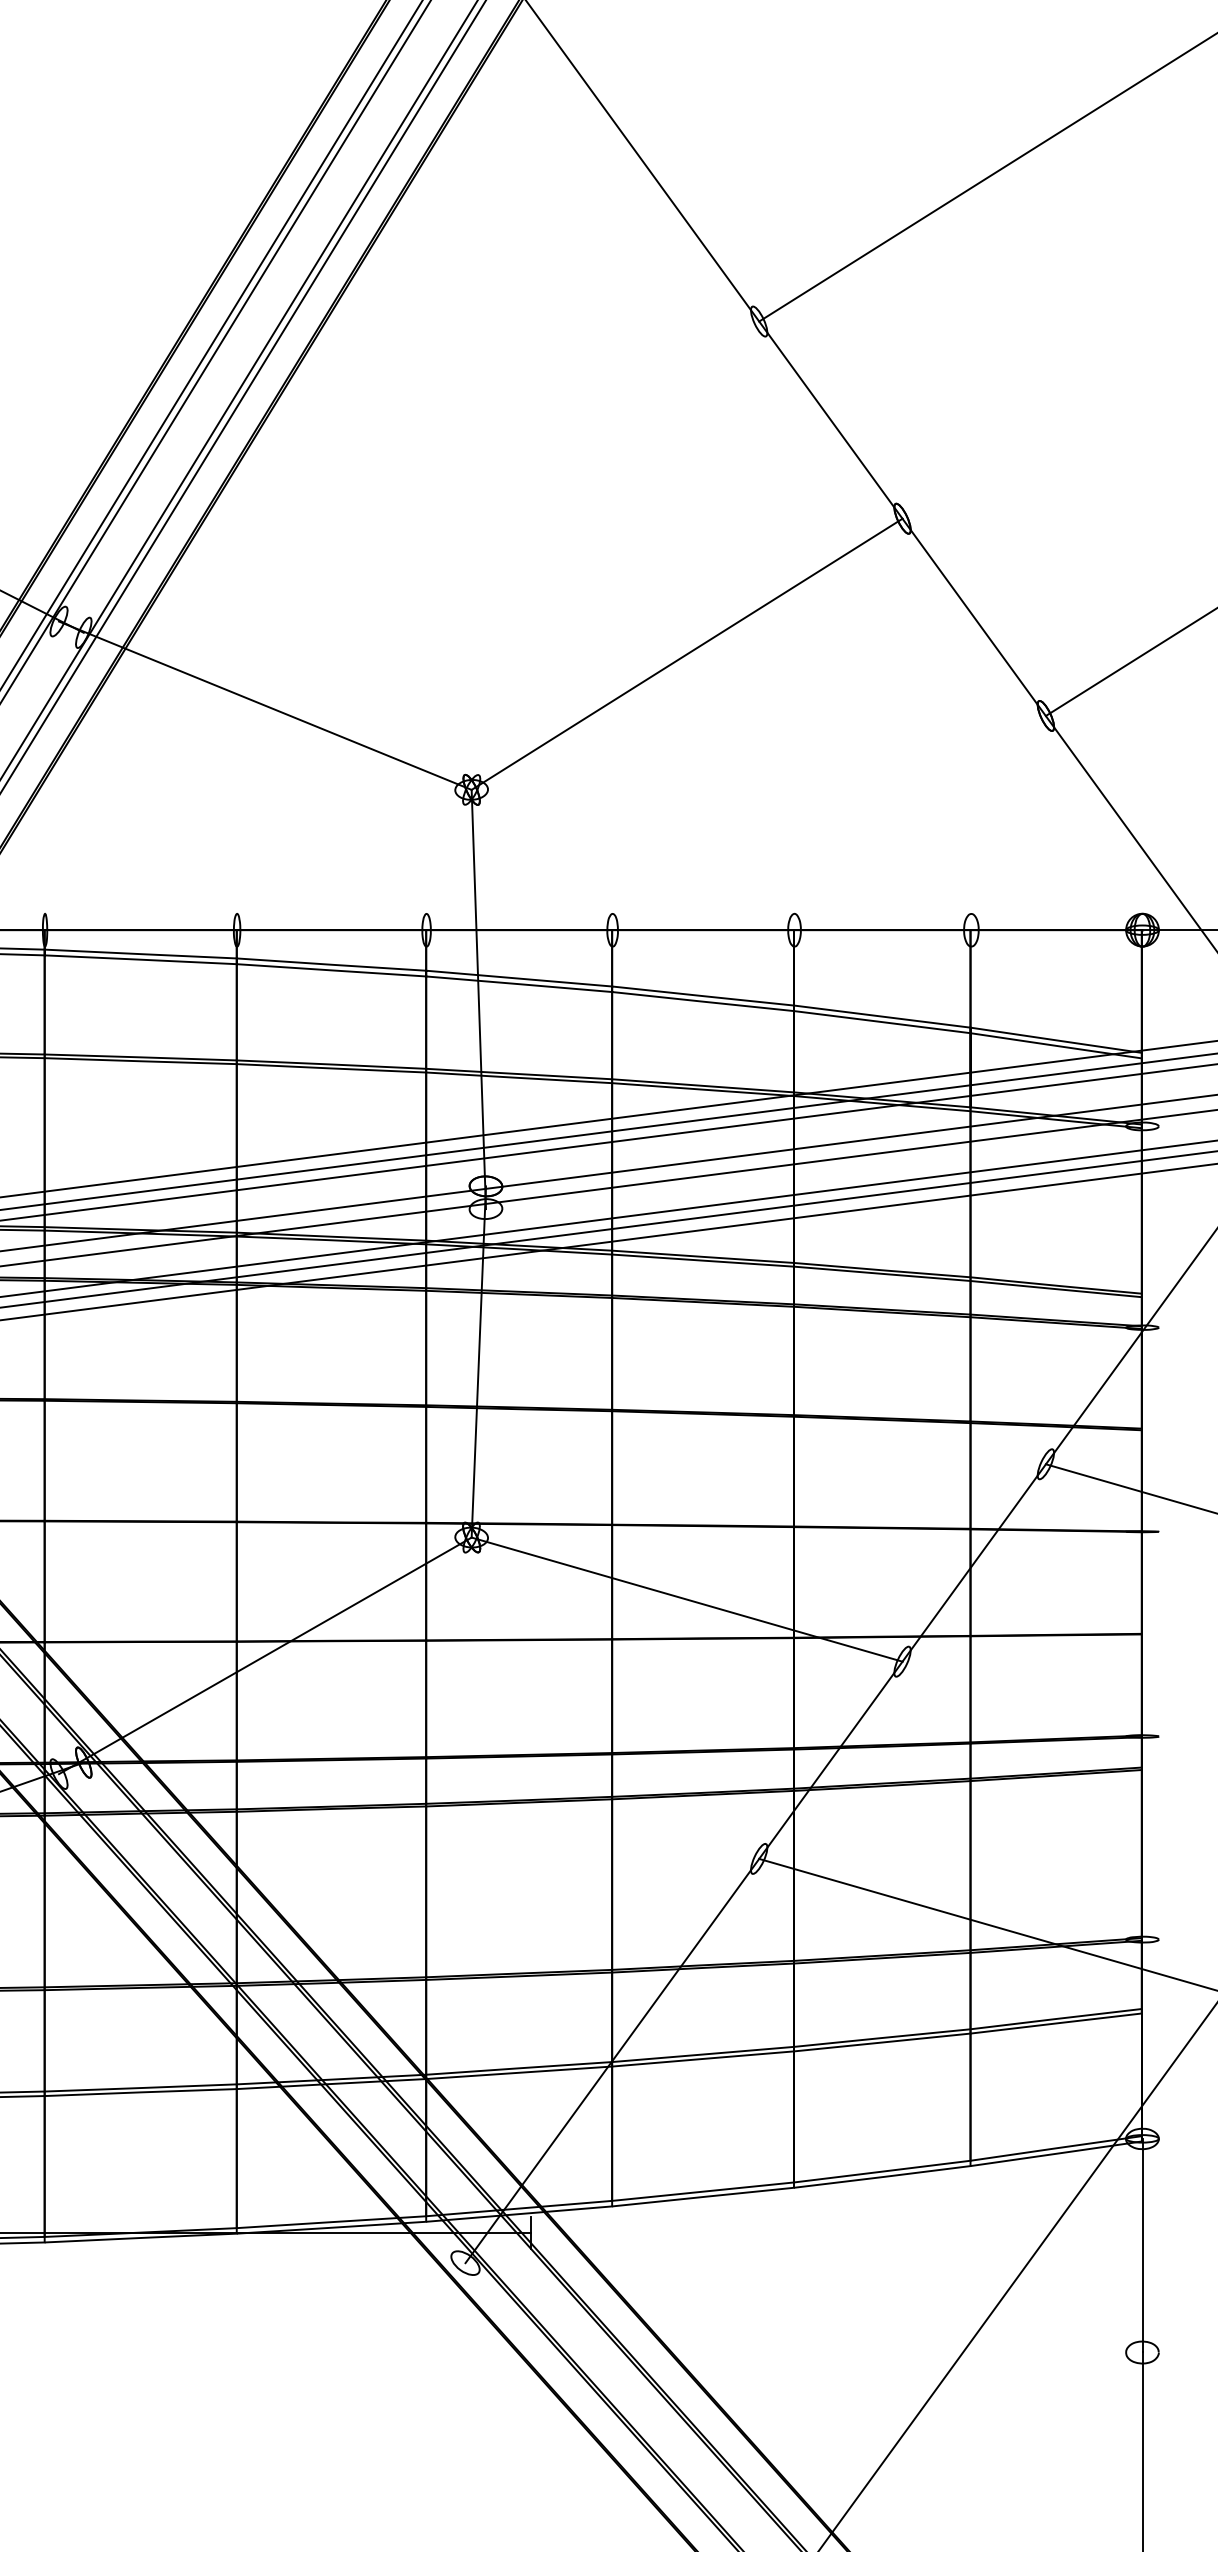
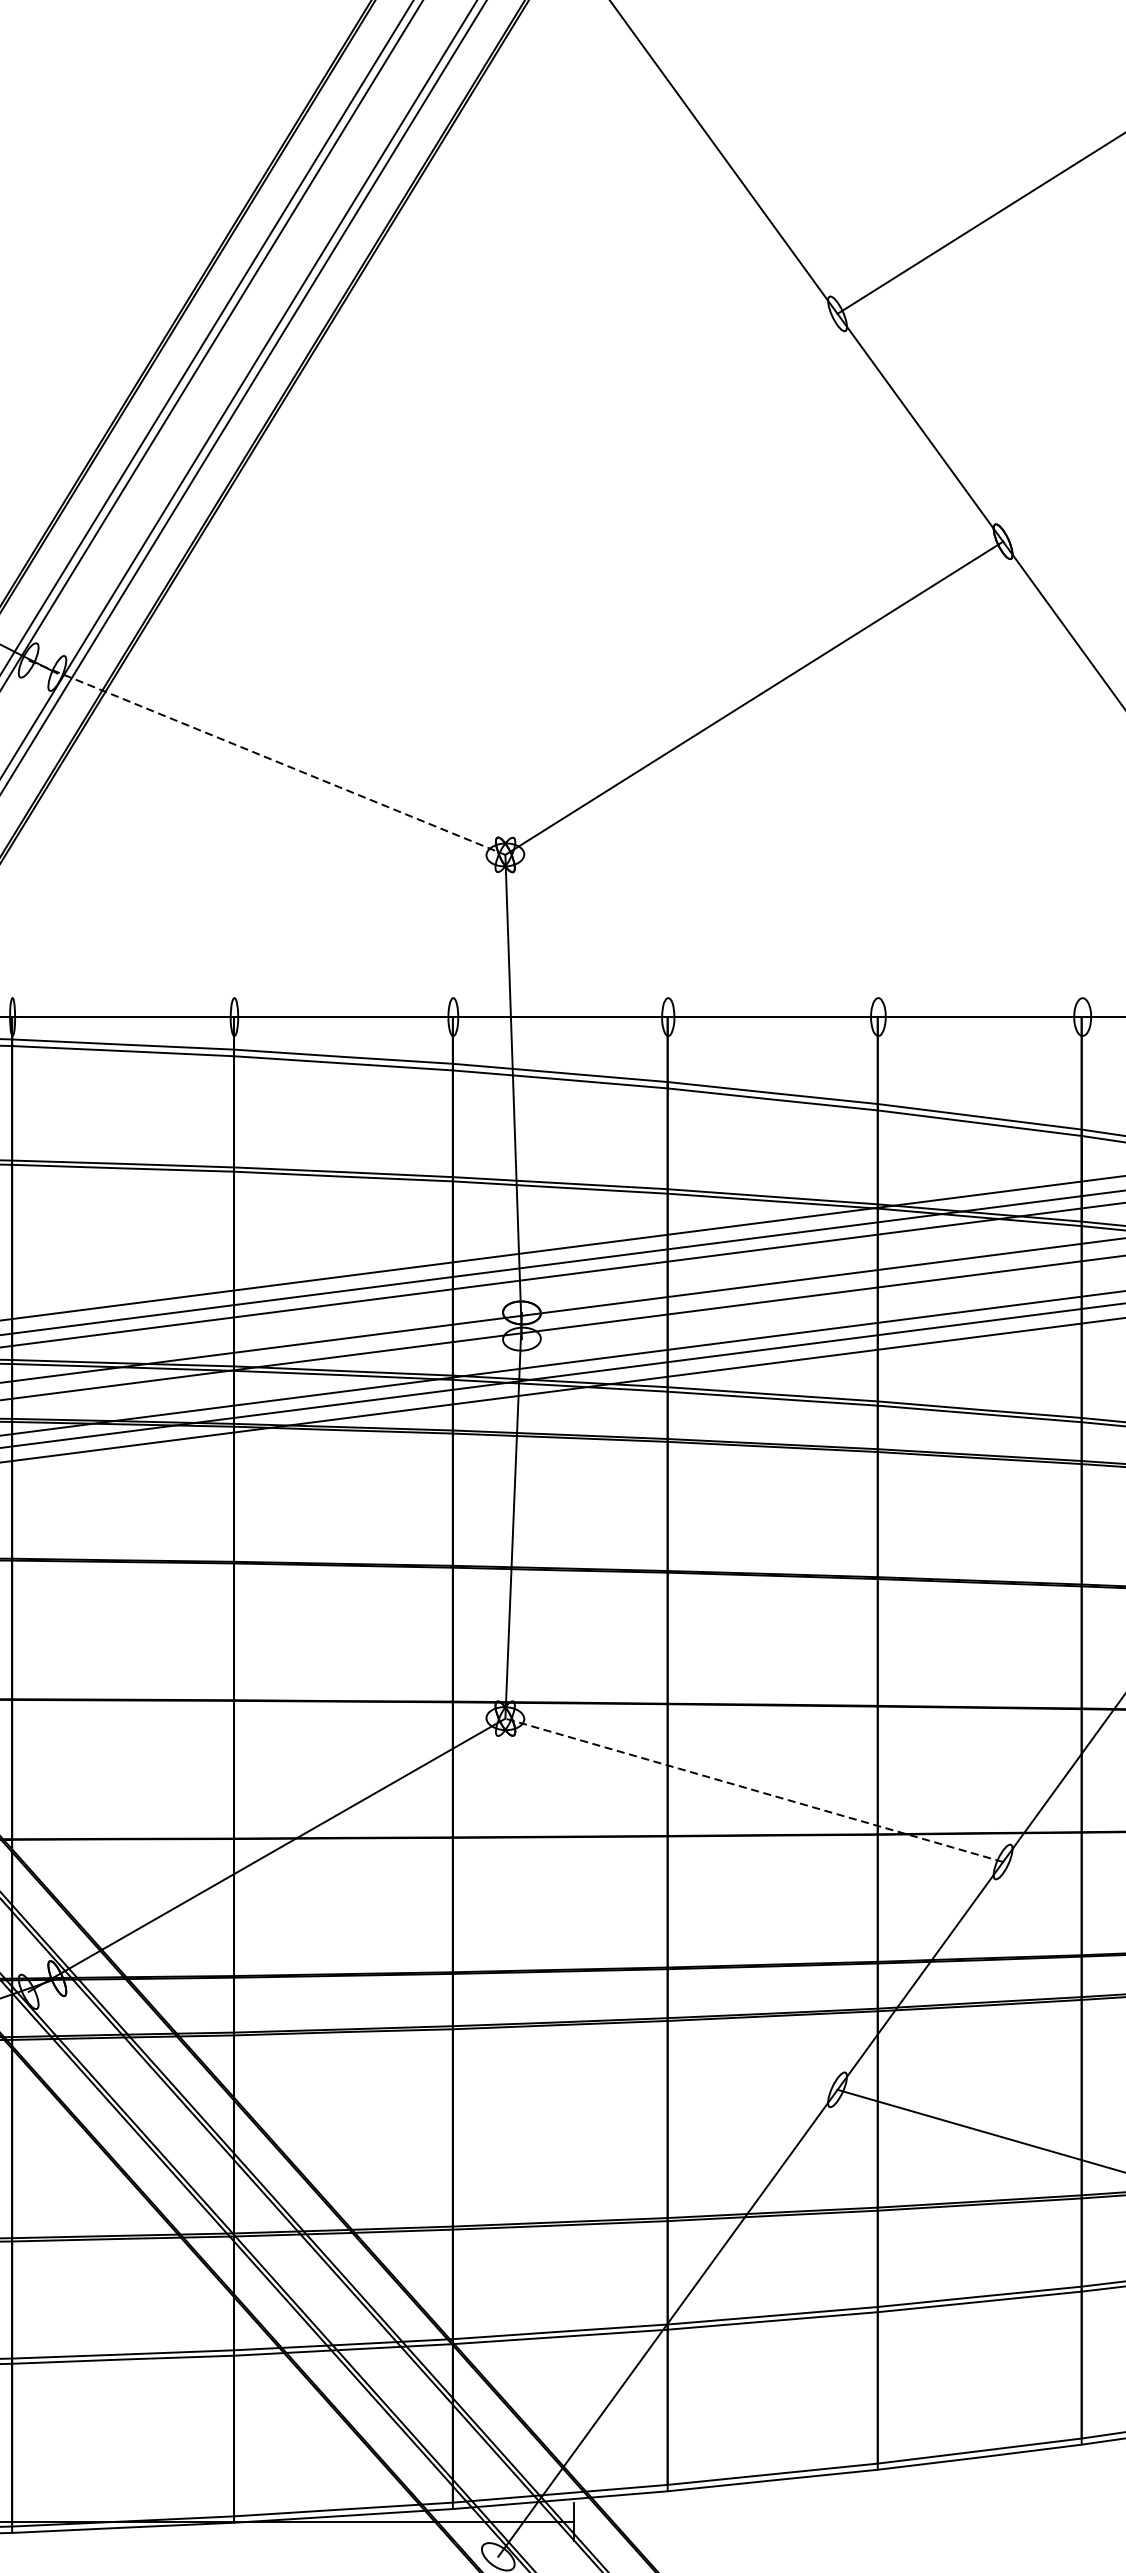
line: (265, 705) -> (267, 757), solid -> dashed
line: (686, 1599) -> (753, 1790), solid -> dashed

